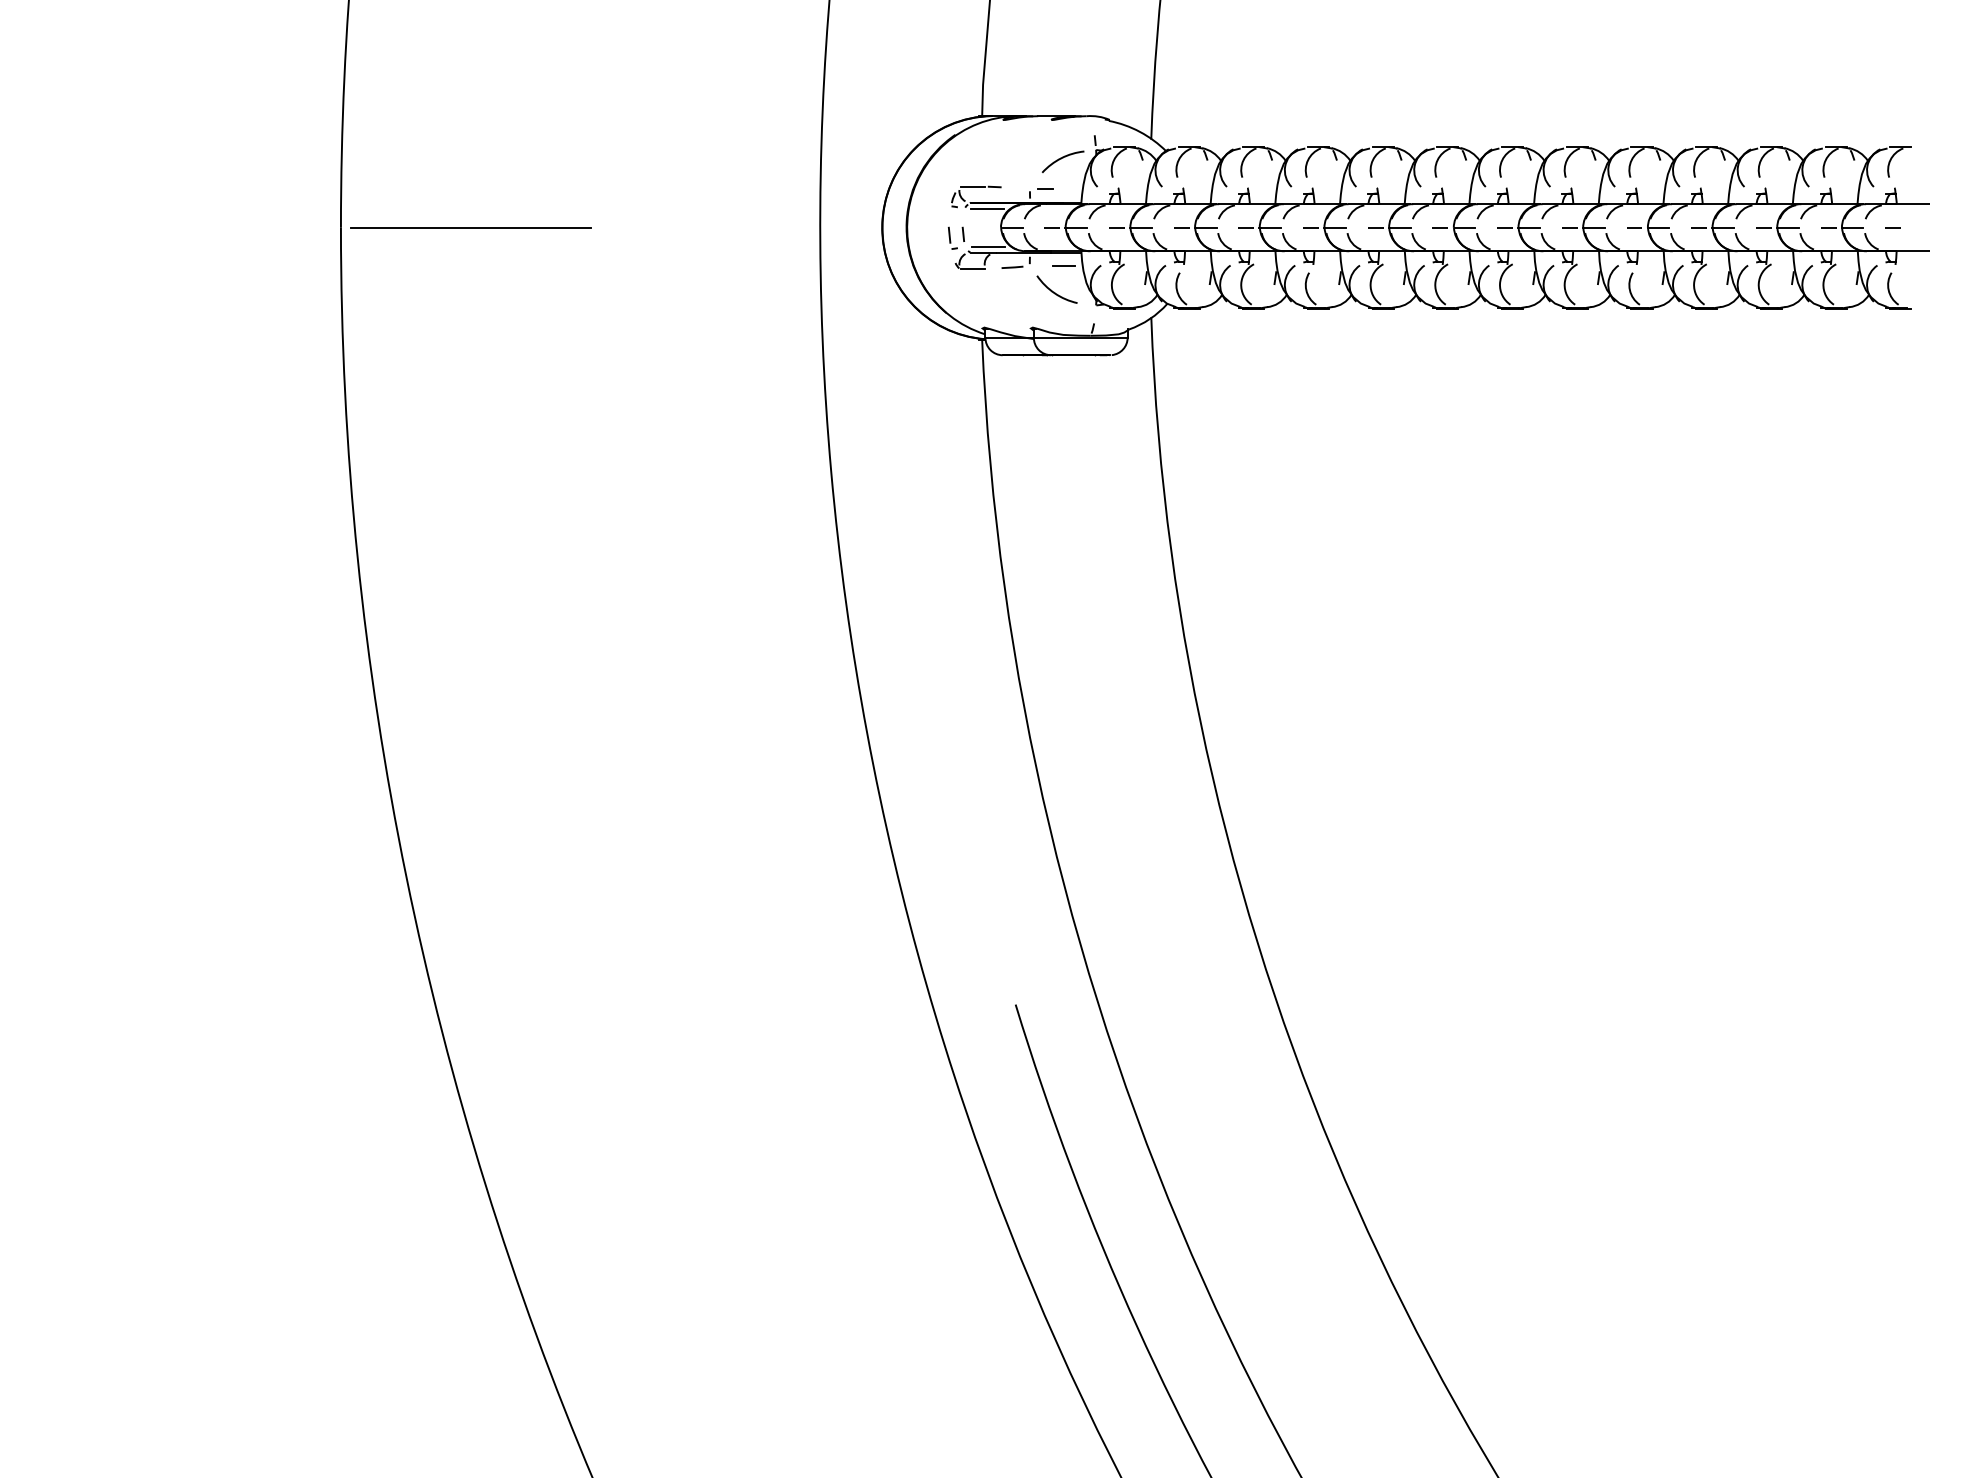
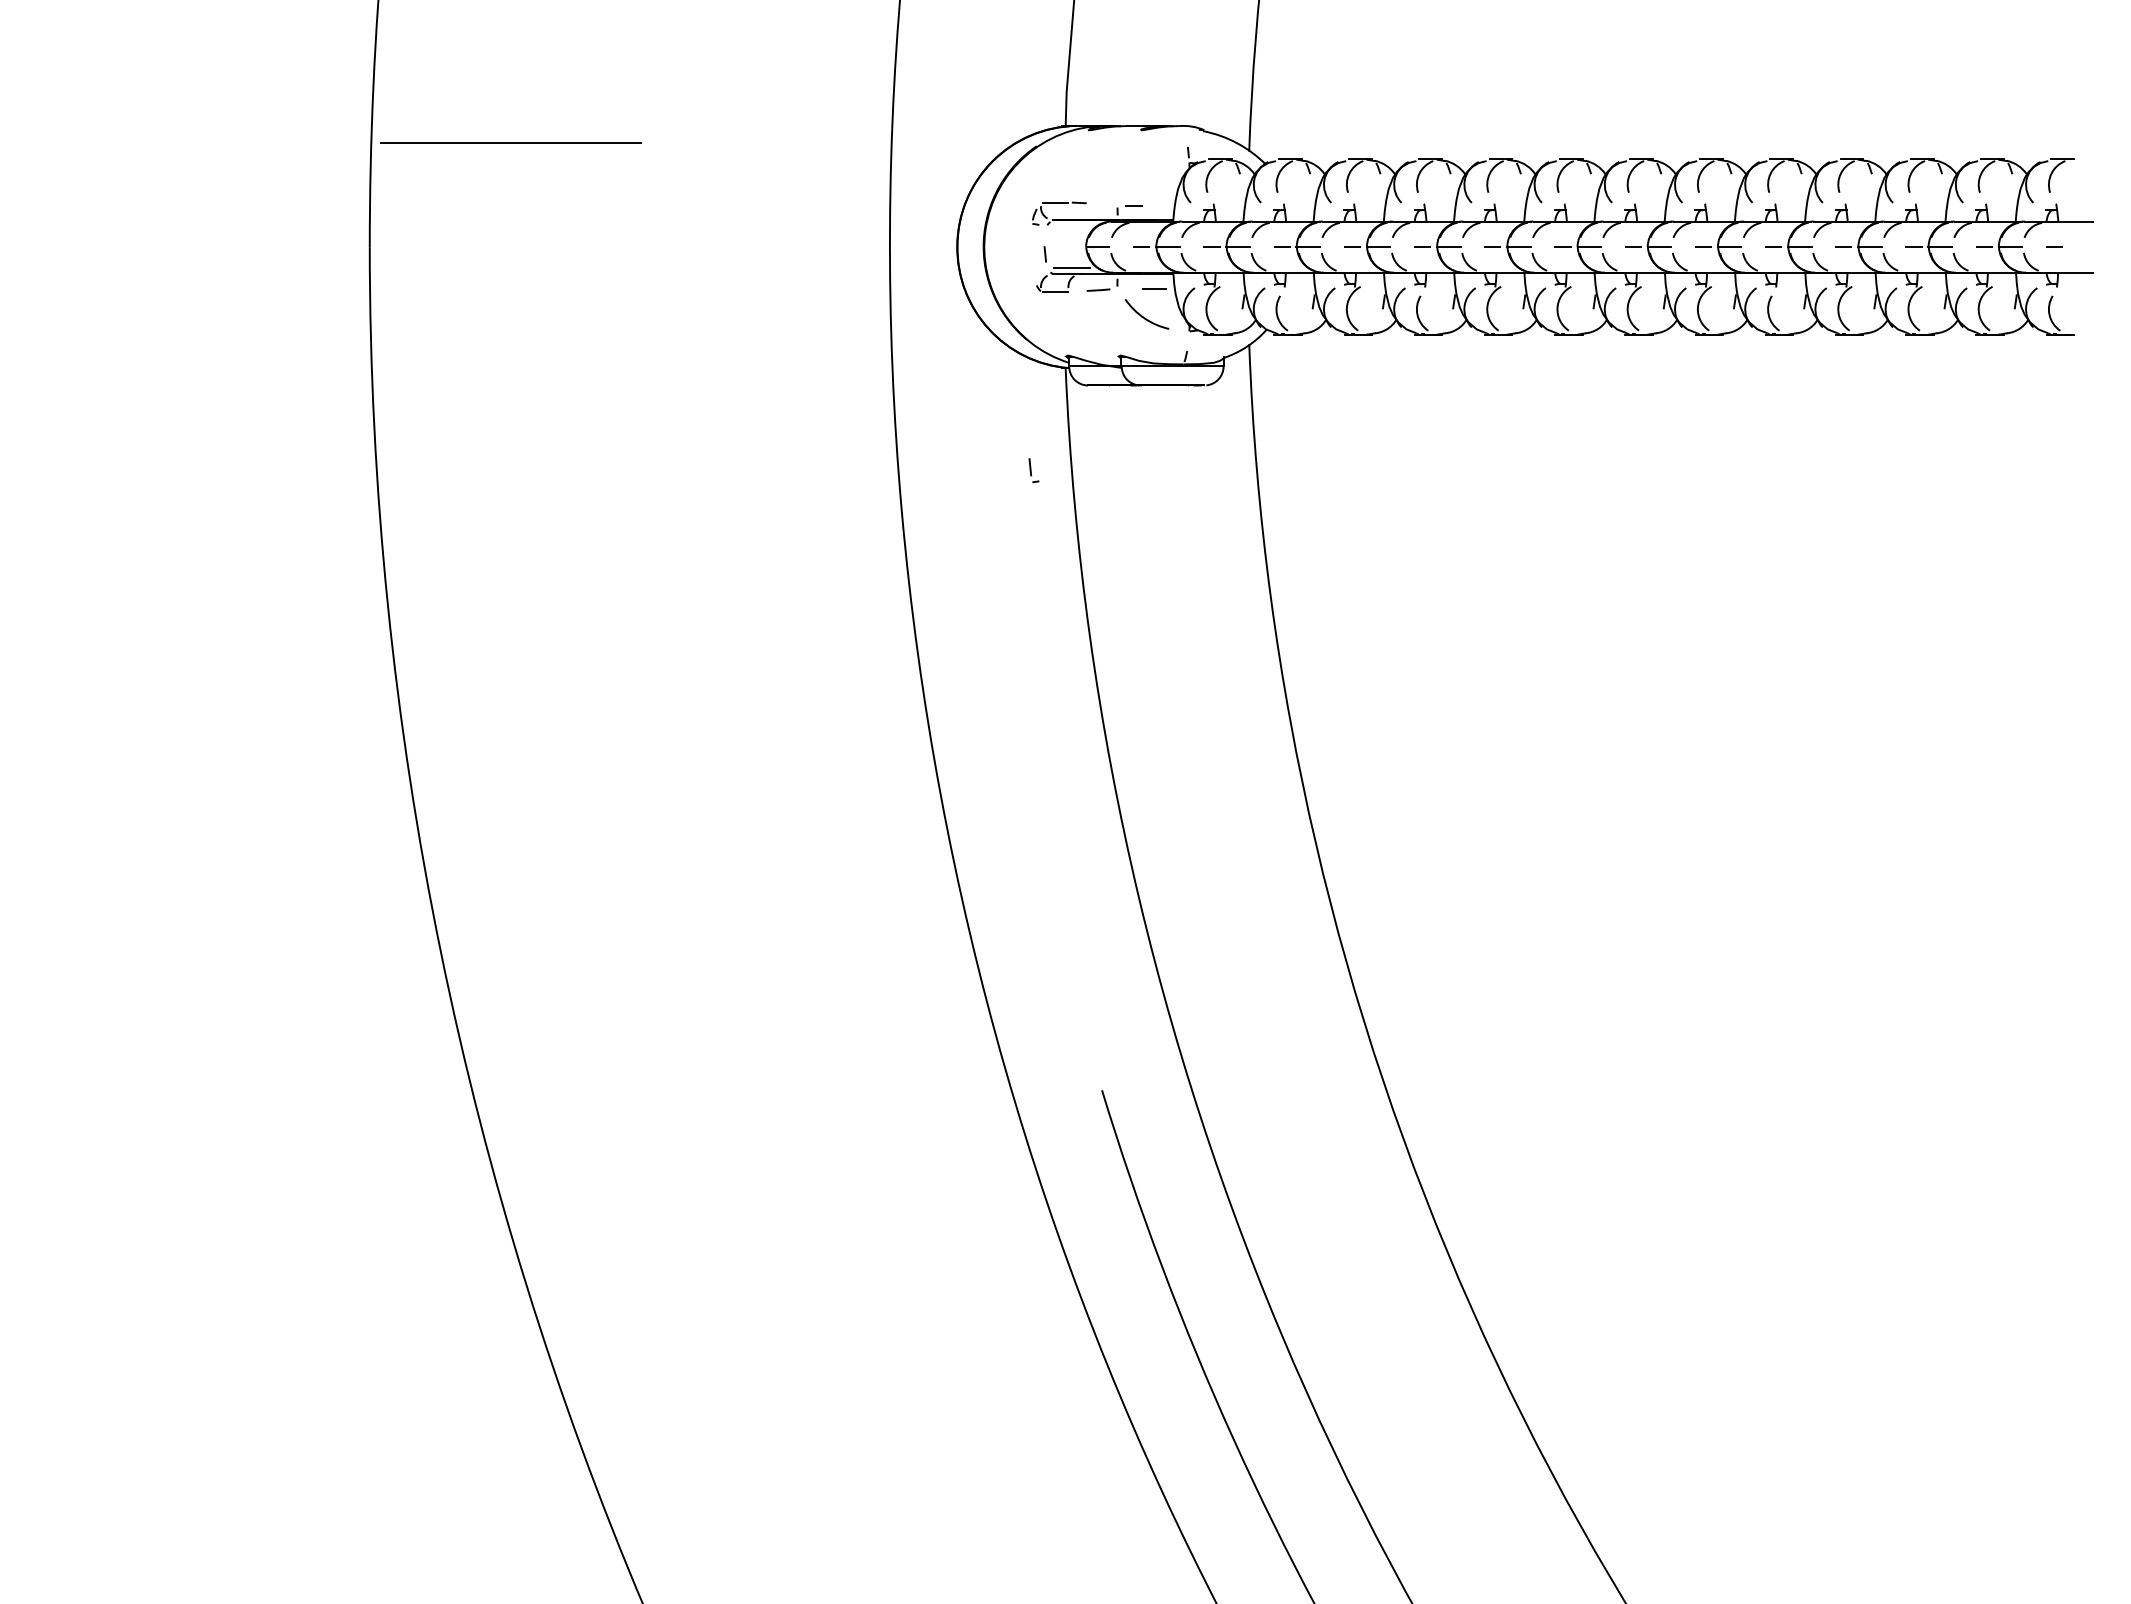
arc: (1062, 158) -> (1152, 172), removed
line: (987, 208) -> (1071, 226), removed
line: (470, 227) -> (510, 142), moved
part: (952, 238) -> (1033, 470), moved

